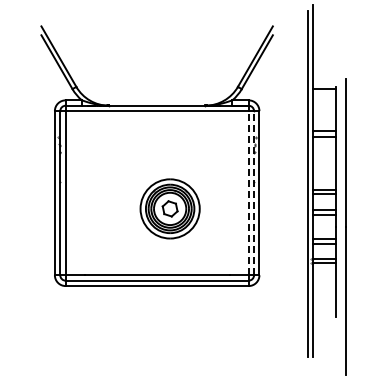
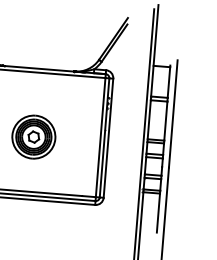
line: (248, 192) -> (100, 137), dashed -> solid
line: (254, 192) -> (104, 137), dashed -> solid
part: (169, 208) -> (33, 136), moved

